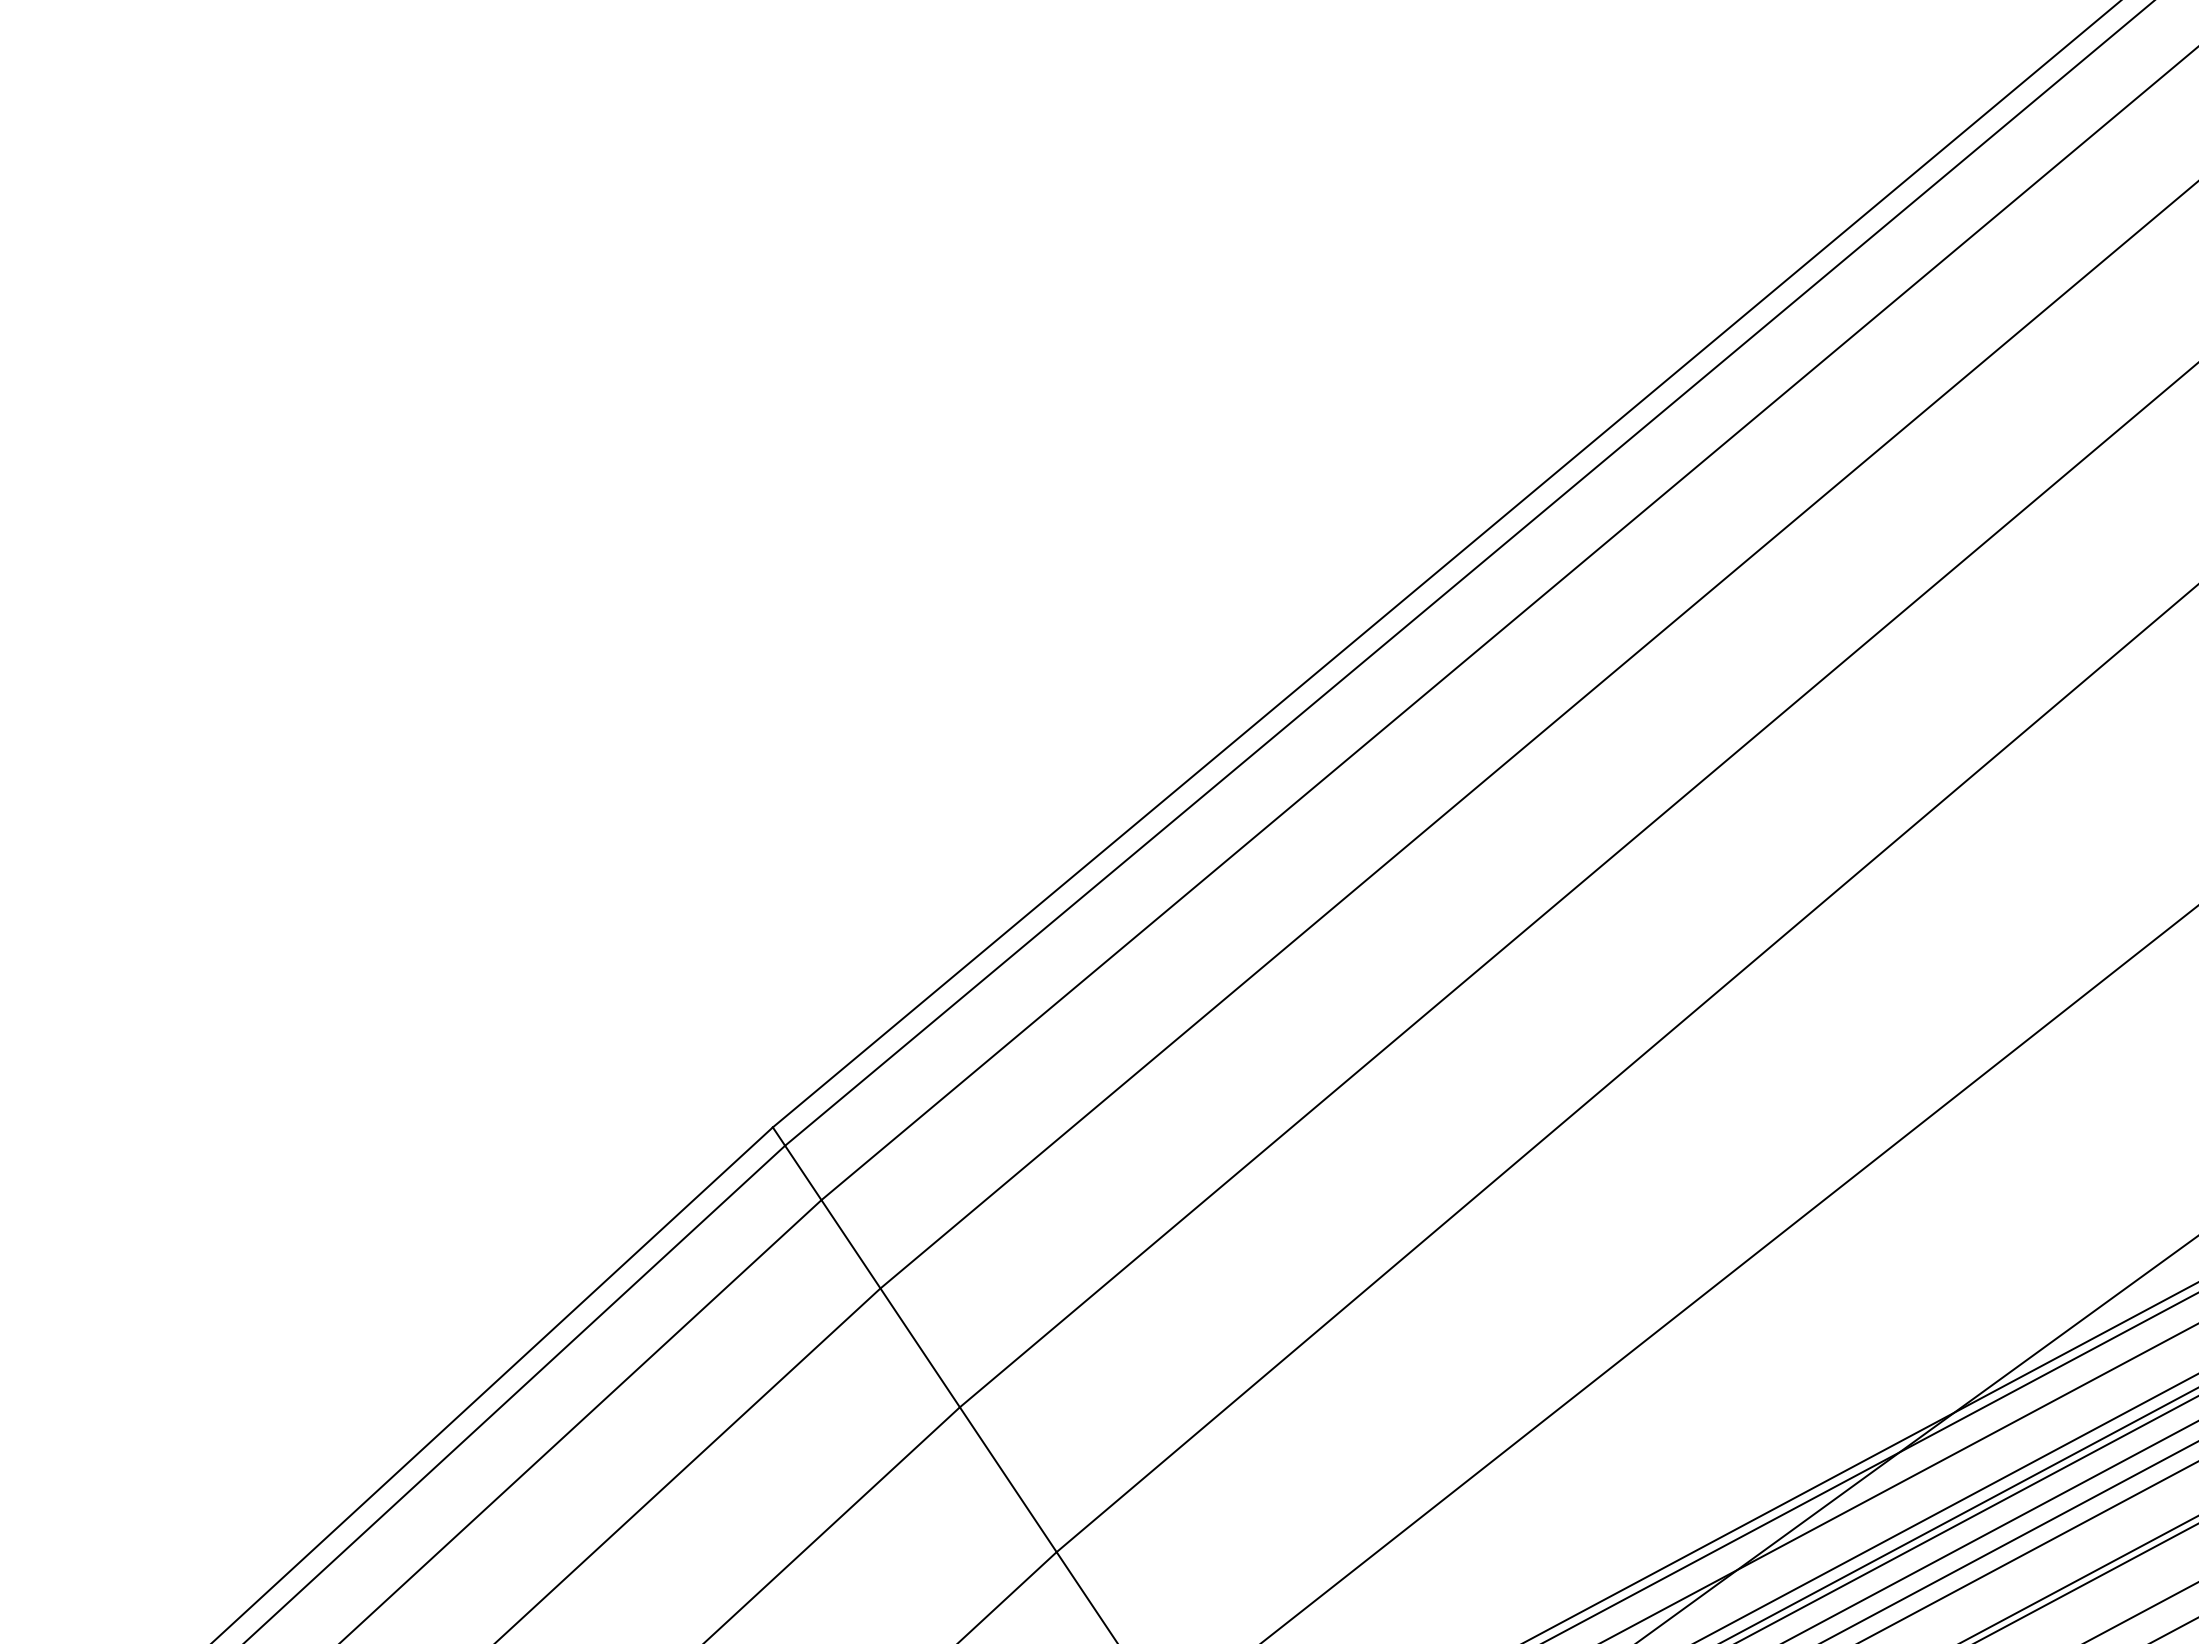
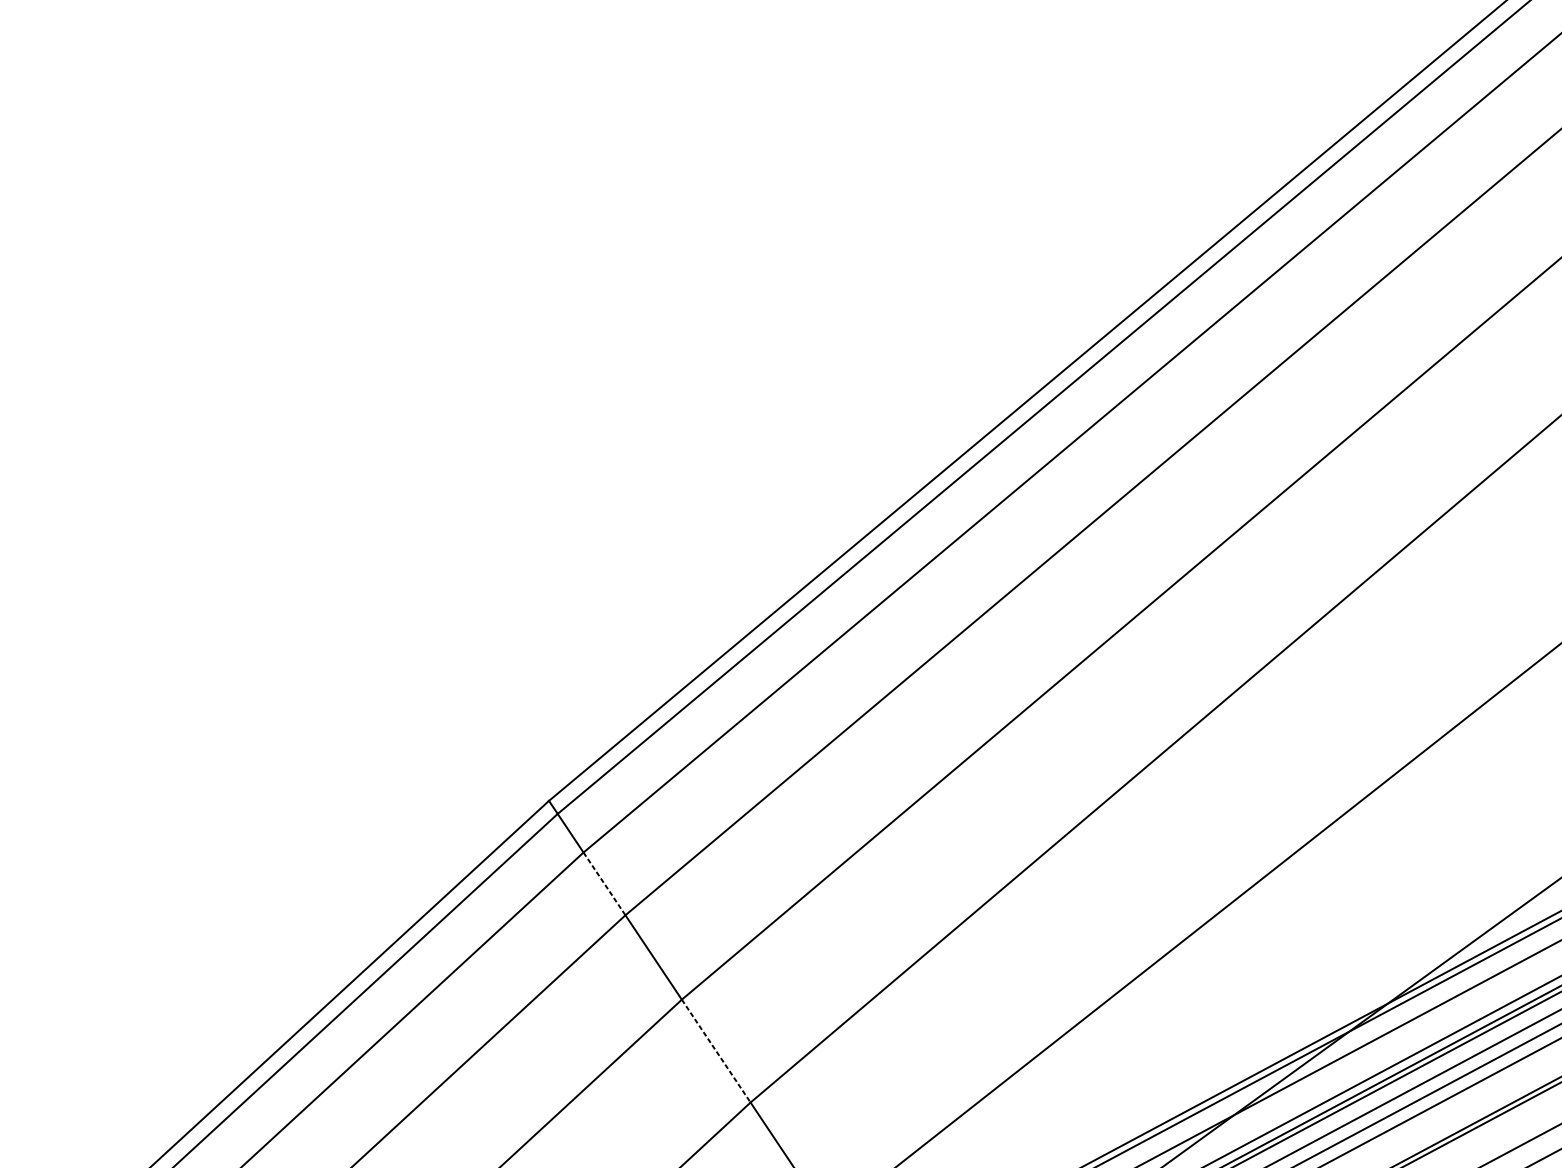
line: (851, 1244) -> (604, 884), solid -> dashed
line: (1008, 1480) -> (716, 1051), solid -> dashed

